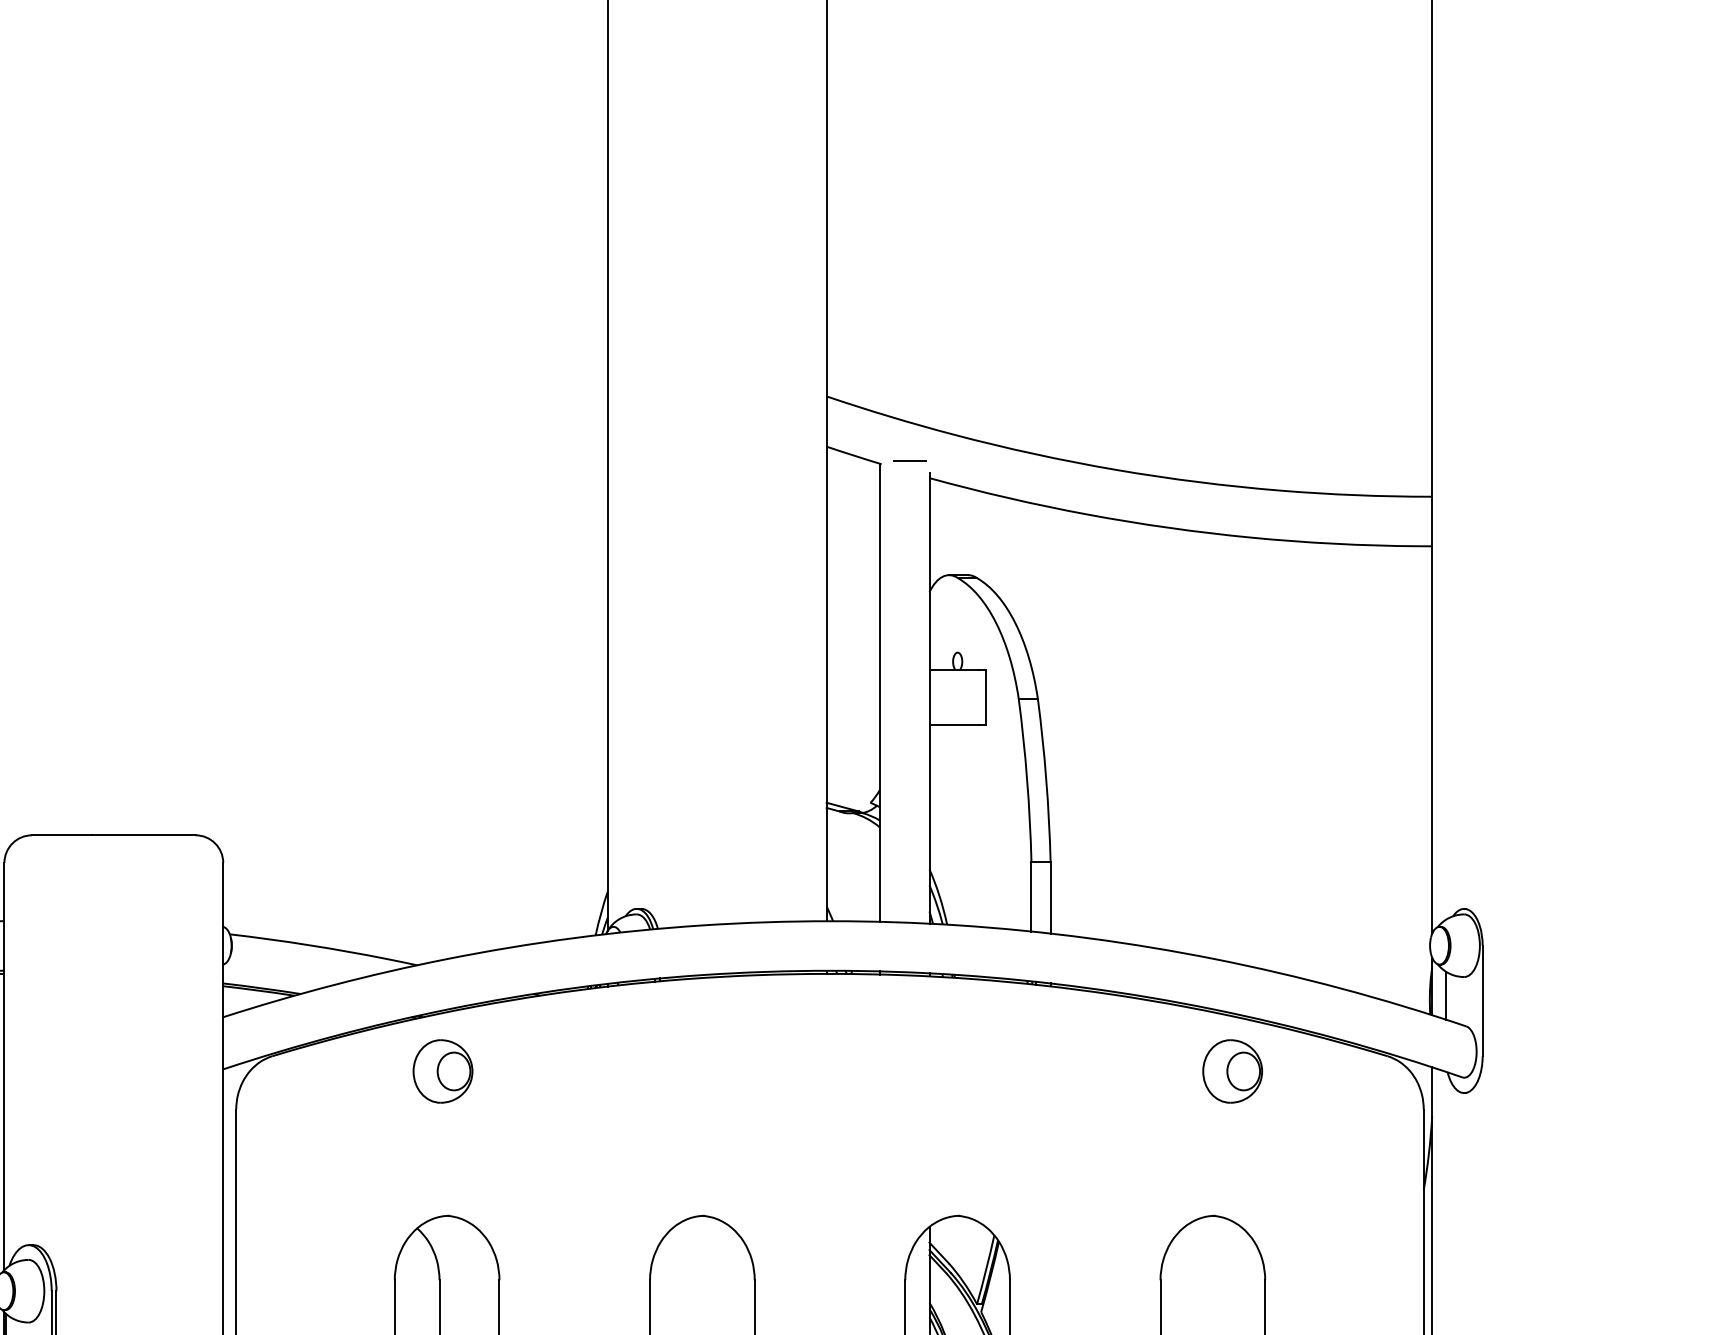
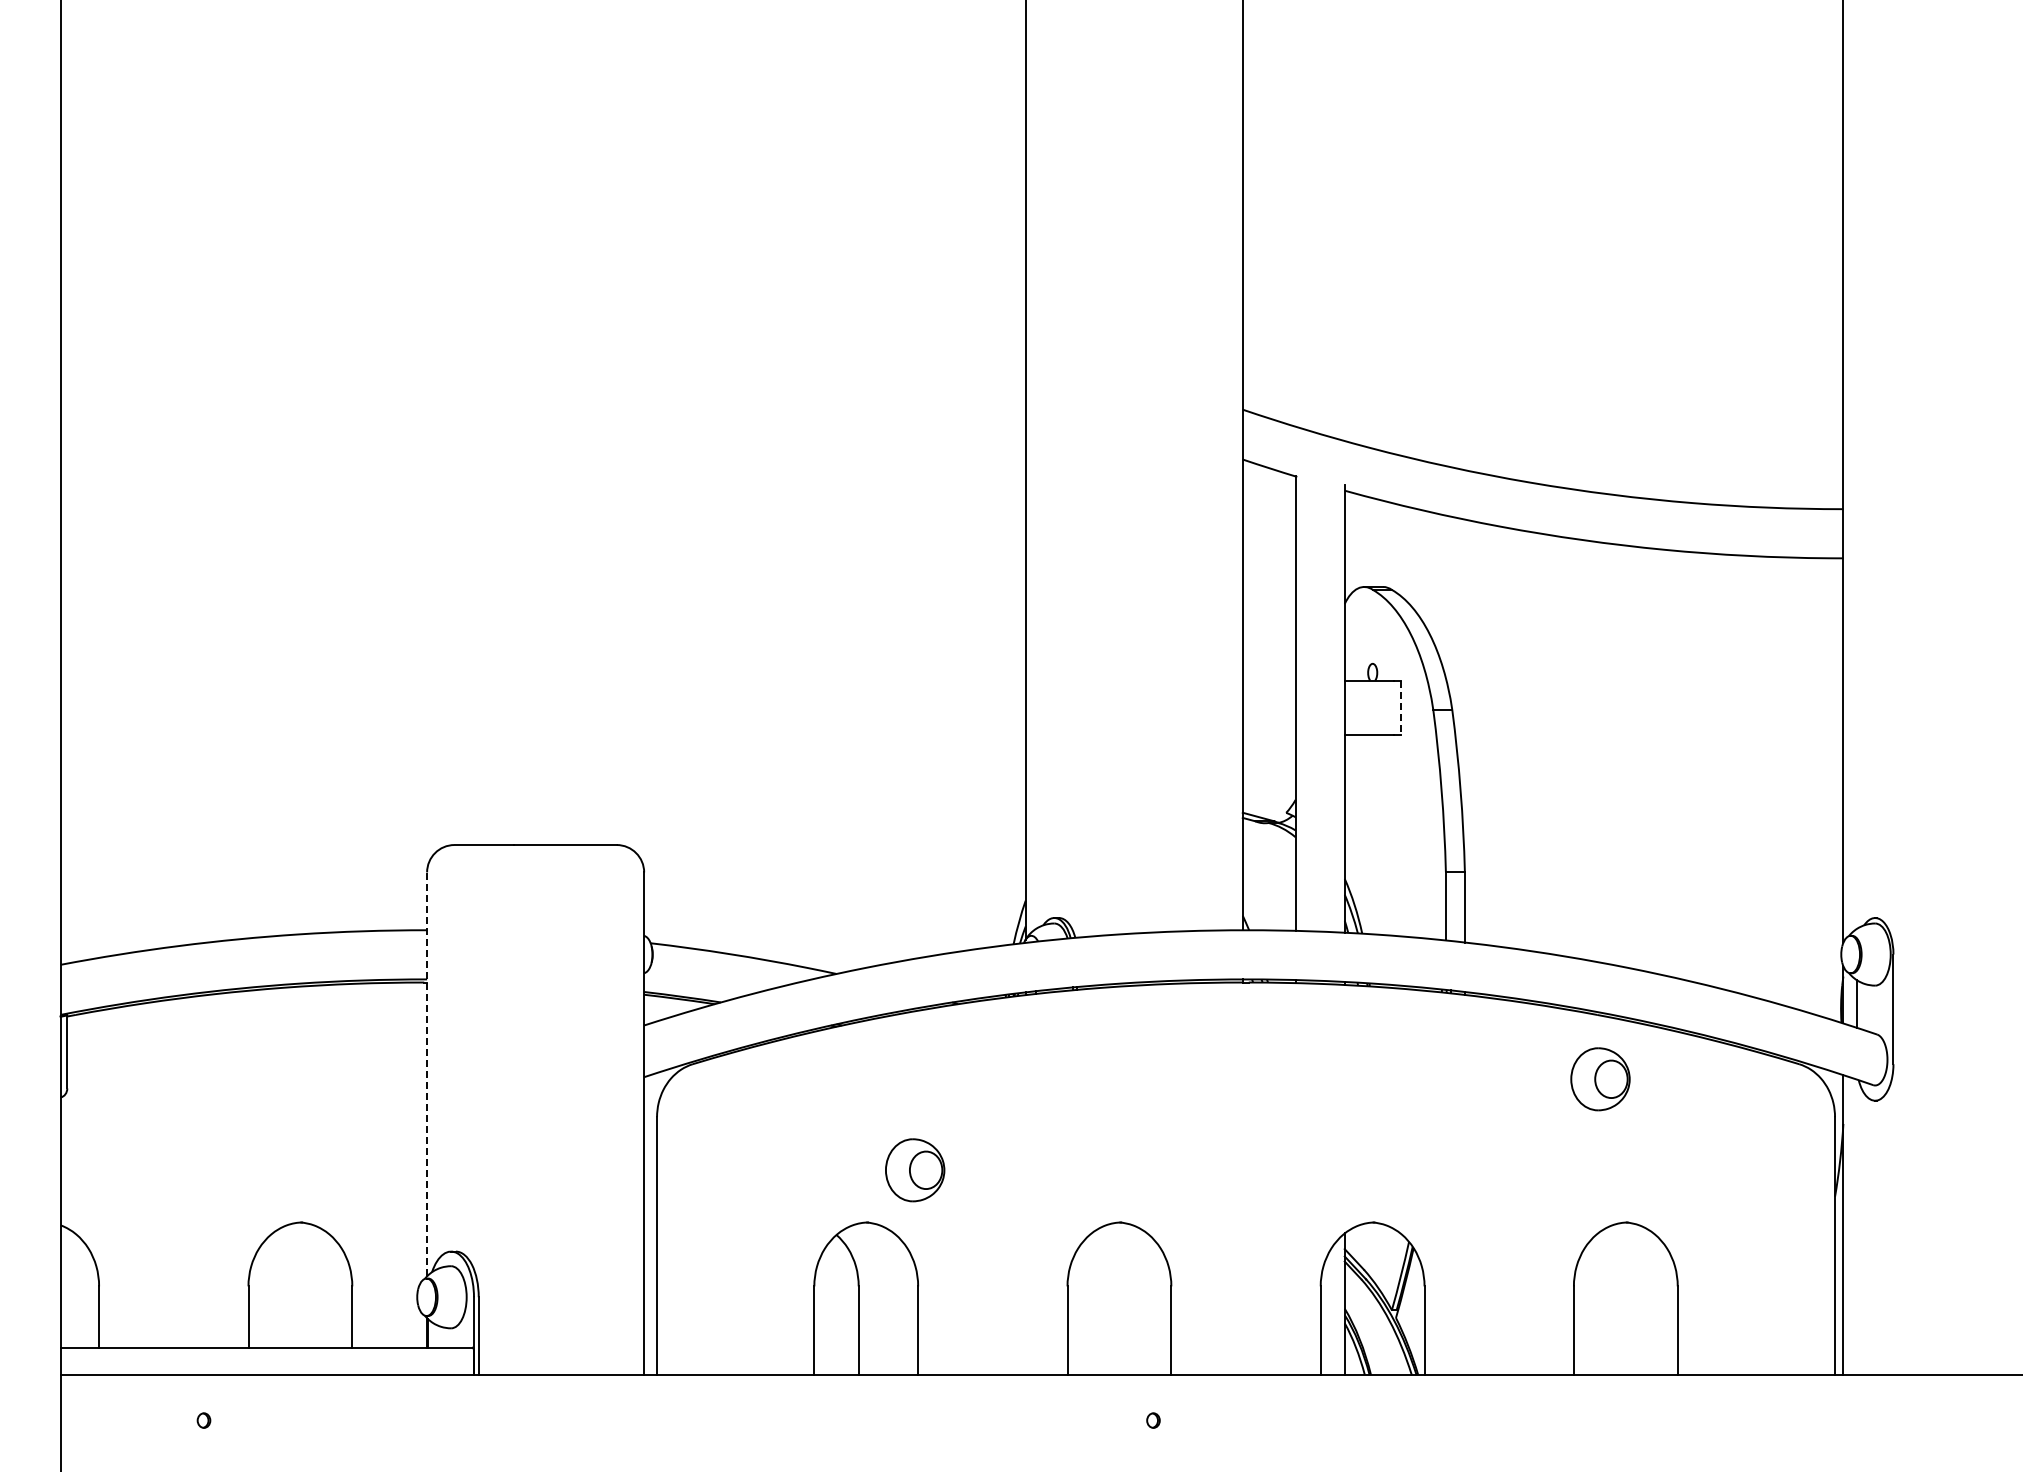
line: (910, 461) -> (1325, 474), removed
line: (985, 697) -> (1400, 708), solid -> dashed
line: (4, 1066) -> (427, 1074), solid -> dashed
part: (443, 1071) -> (915, 1170), moved
part: (1232, 1071) -> (1600, 1079), moved

